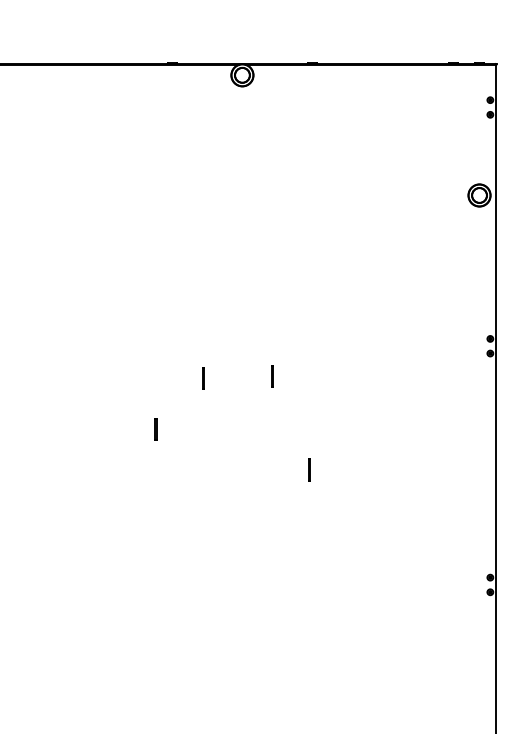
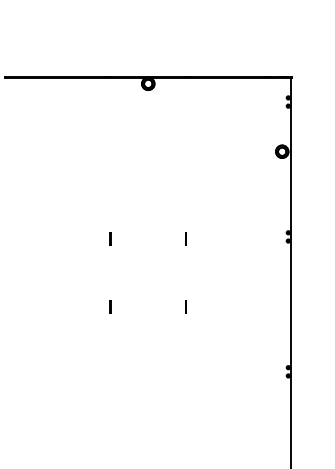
line: (271, 375) -> (185, 238), moved
line: (203, 377) -> (110, 238), moved
line: (156, 428) -> (110, 306), moved

